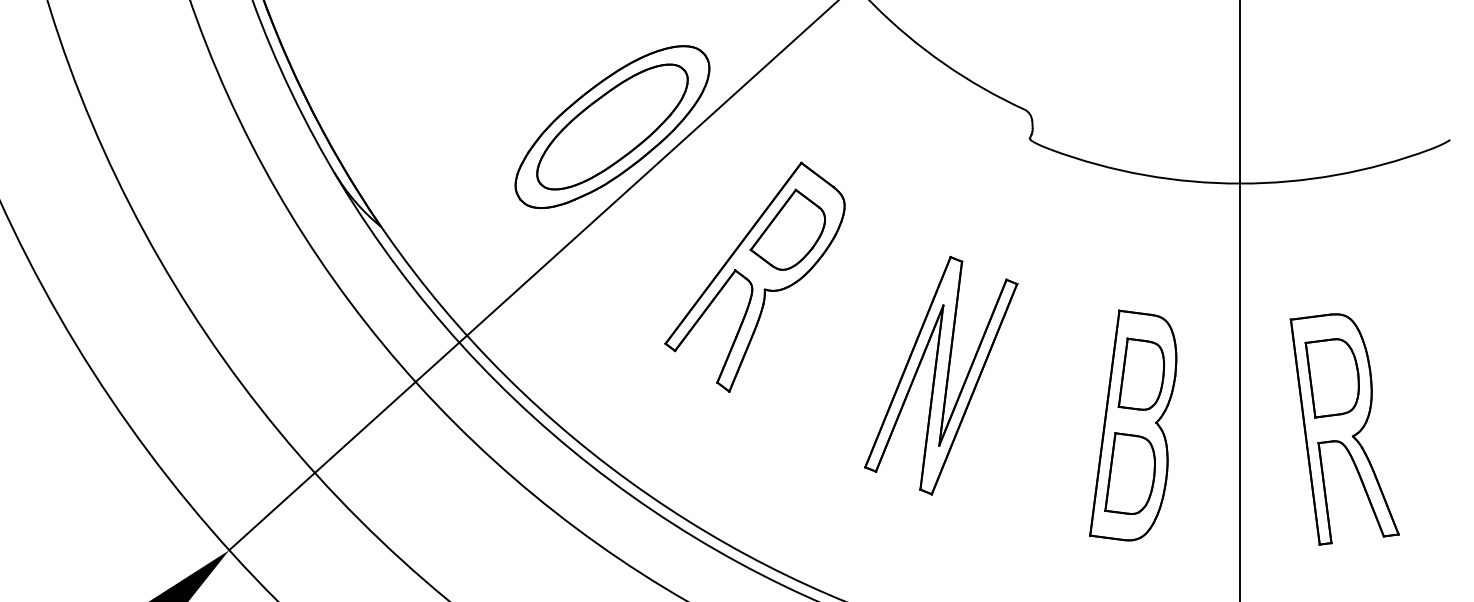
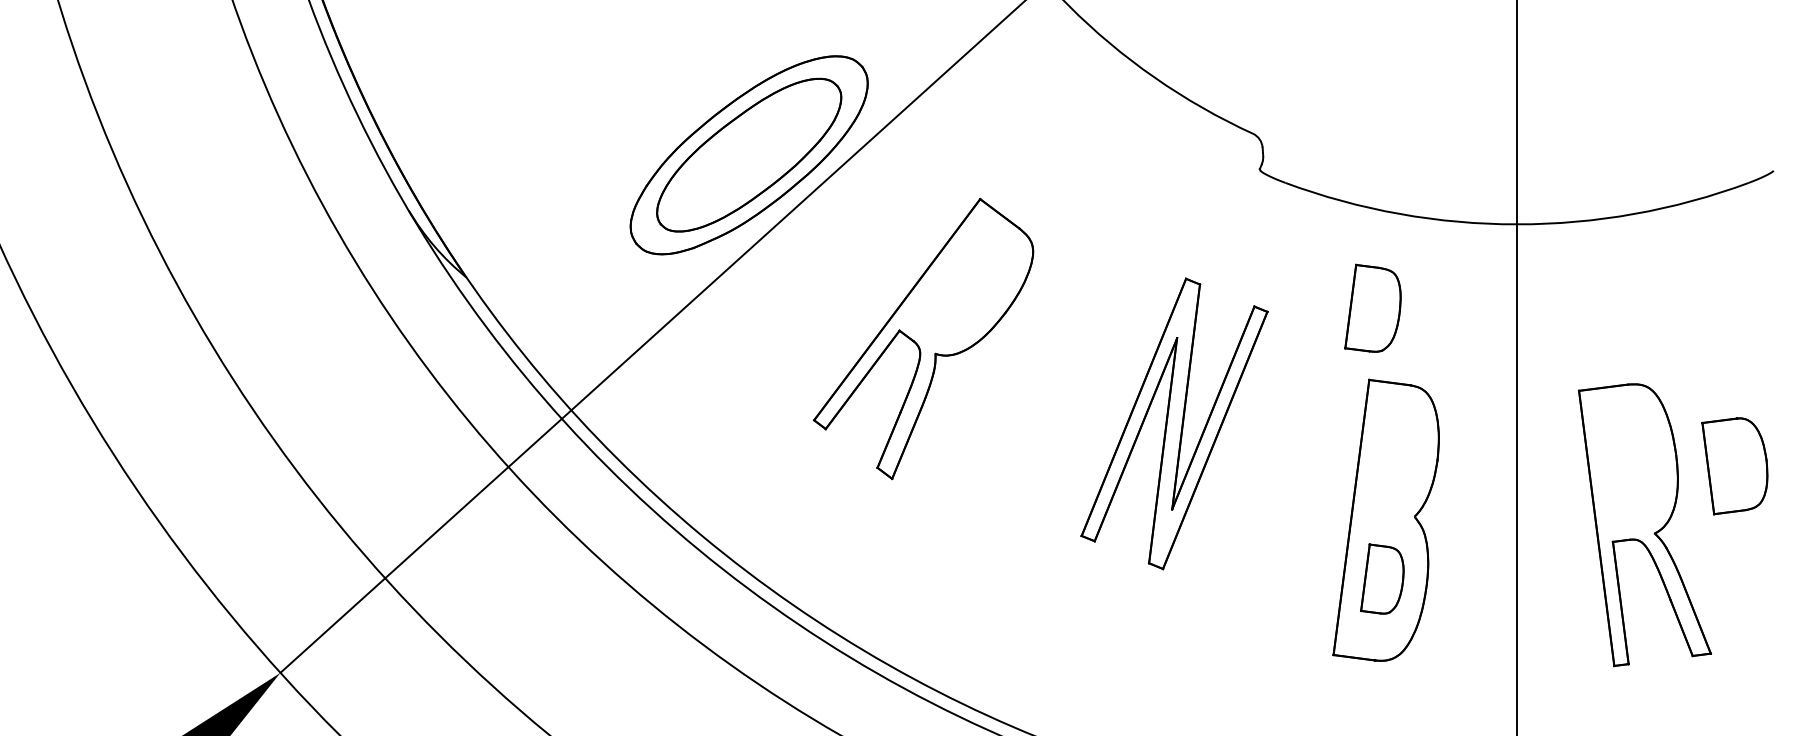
part: (787, 229) -> (963, 280), removed
part: (1141, 373) -> (1373, 307), moved
part: (941, 375) -> (1174, 423), moved
part: (1331, 378) -> (1733, 466), moved
part: (1129, 473) -> (1381, 579), size x0.7

